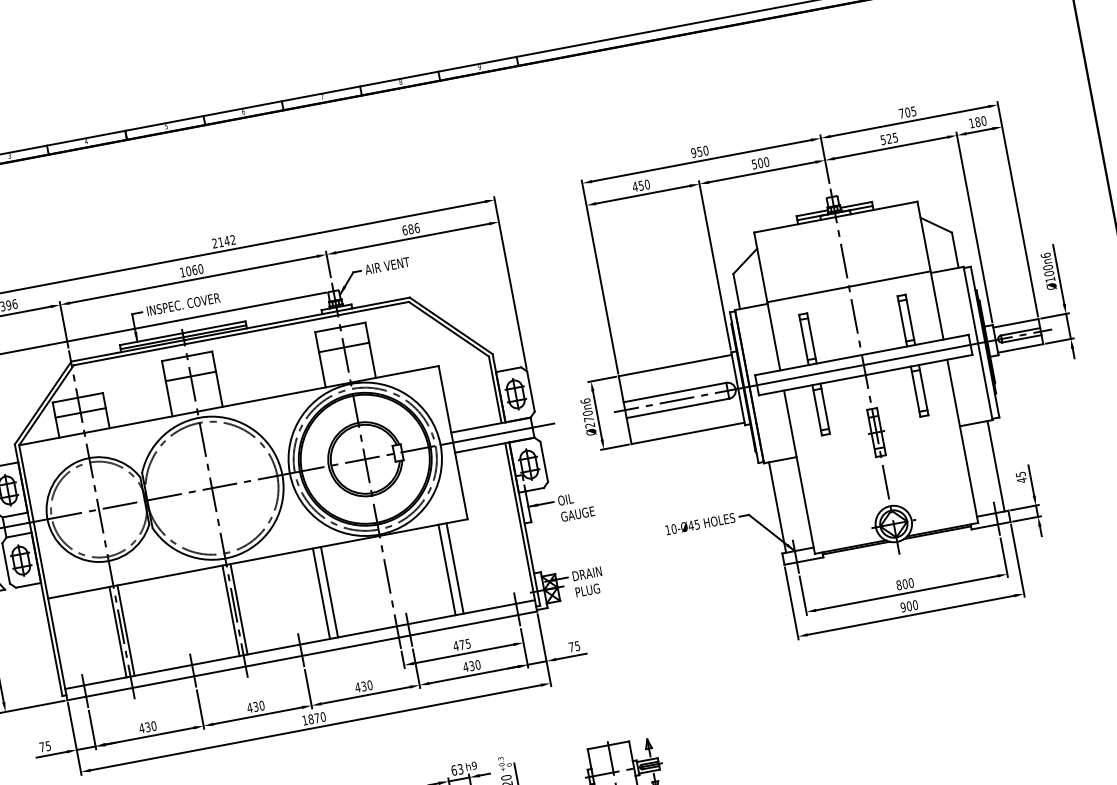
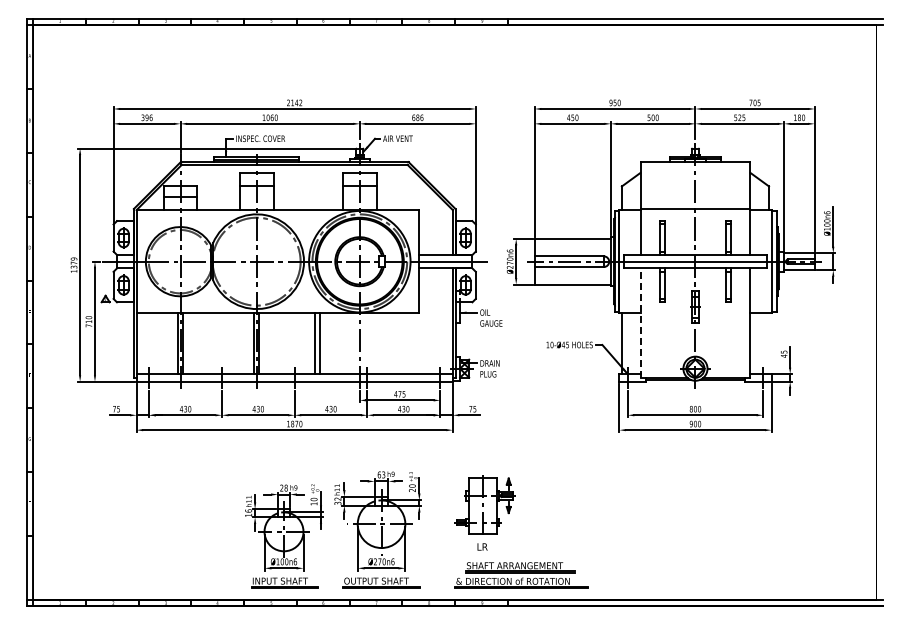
line: (996, 465) -> (769, 343), removed
line: (799, 472) -> (640, 323), solid -> dashed
line: (454, 568) -> (404, 343), removed
line: (447, 569) -> (399, 343), removed

